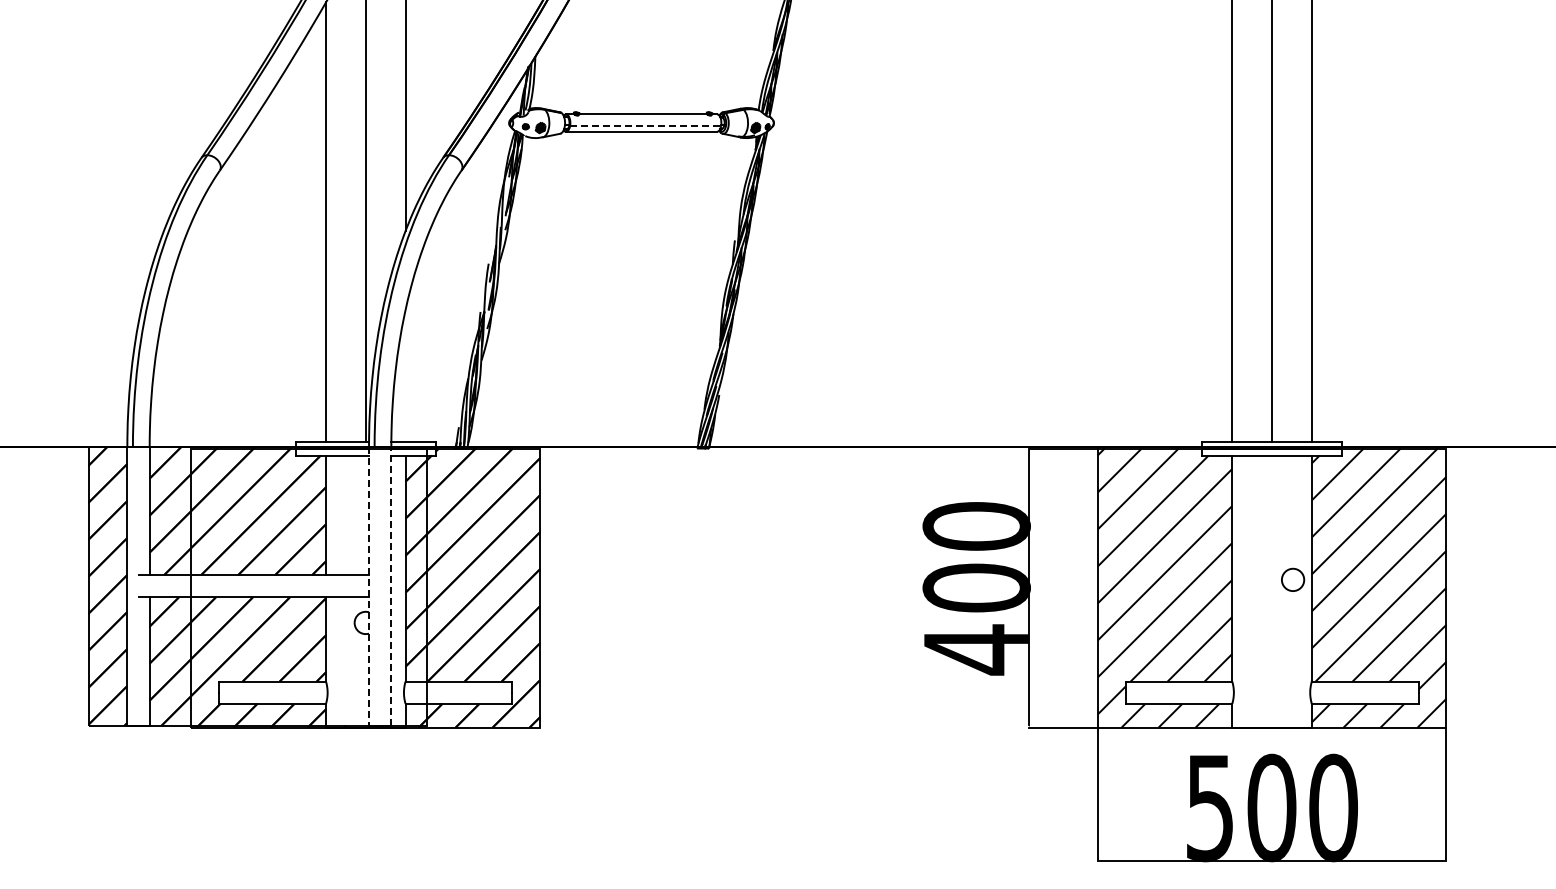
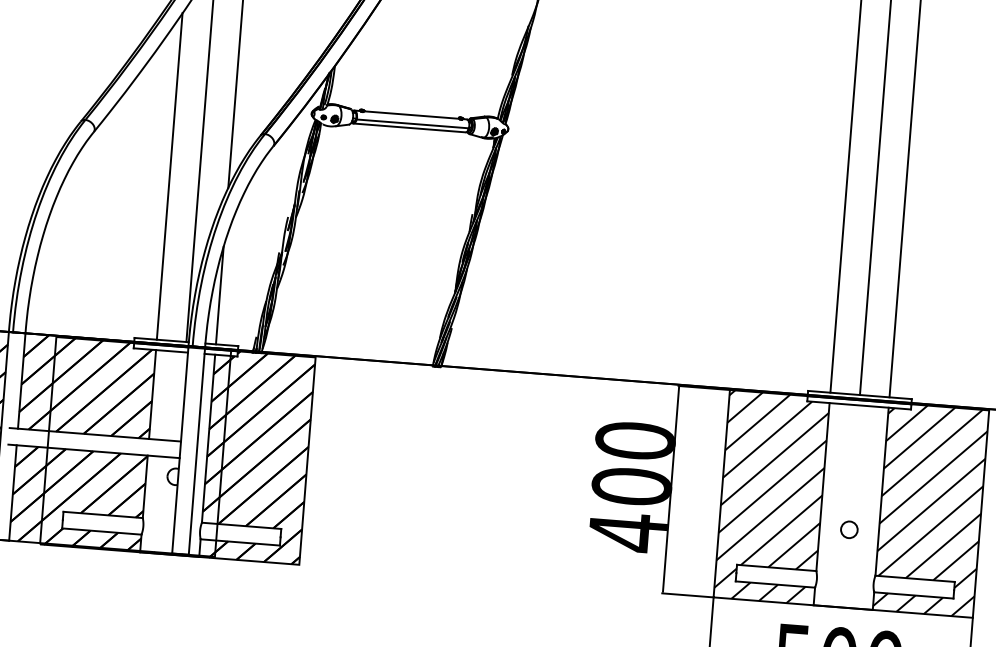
line: (645, 126) -> (412, 124), dashed -> solid
line: (405, 375) -> (219, 295), added
circle: (1293, 579) -> (849, 529), moved
line: (369, 586) -> (180, 449), dashed -> solid
line: (391, 586) -> (197, 451), dashed -> solid

